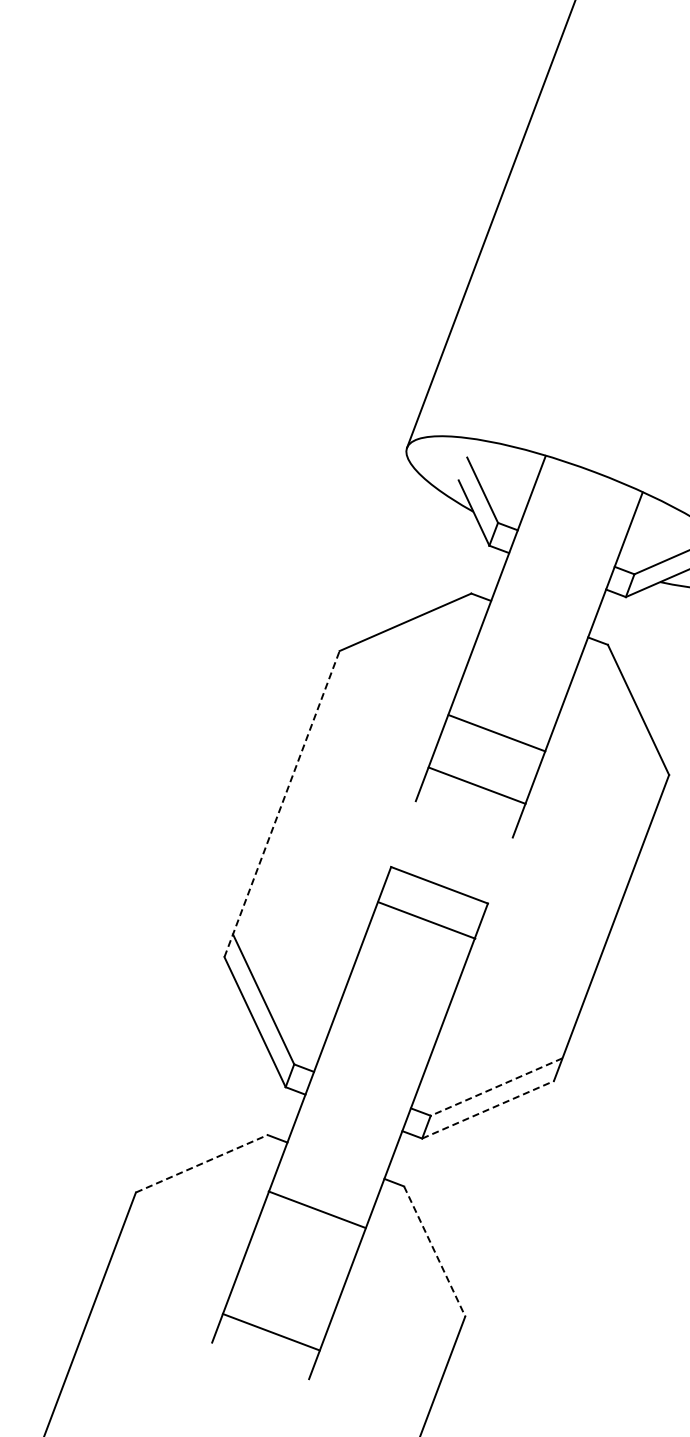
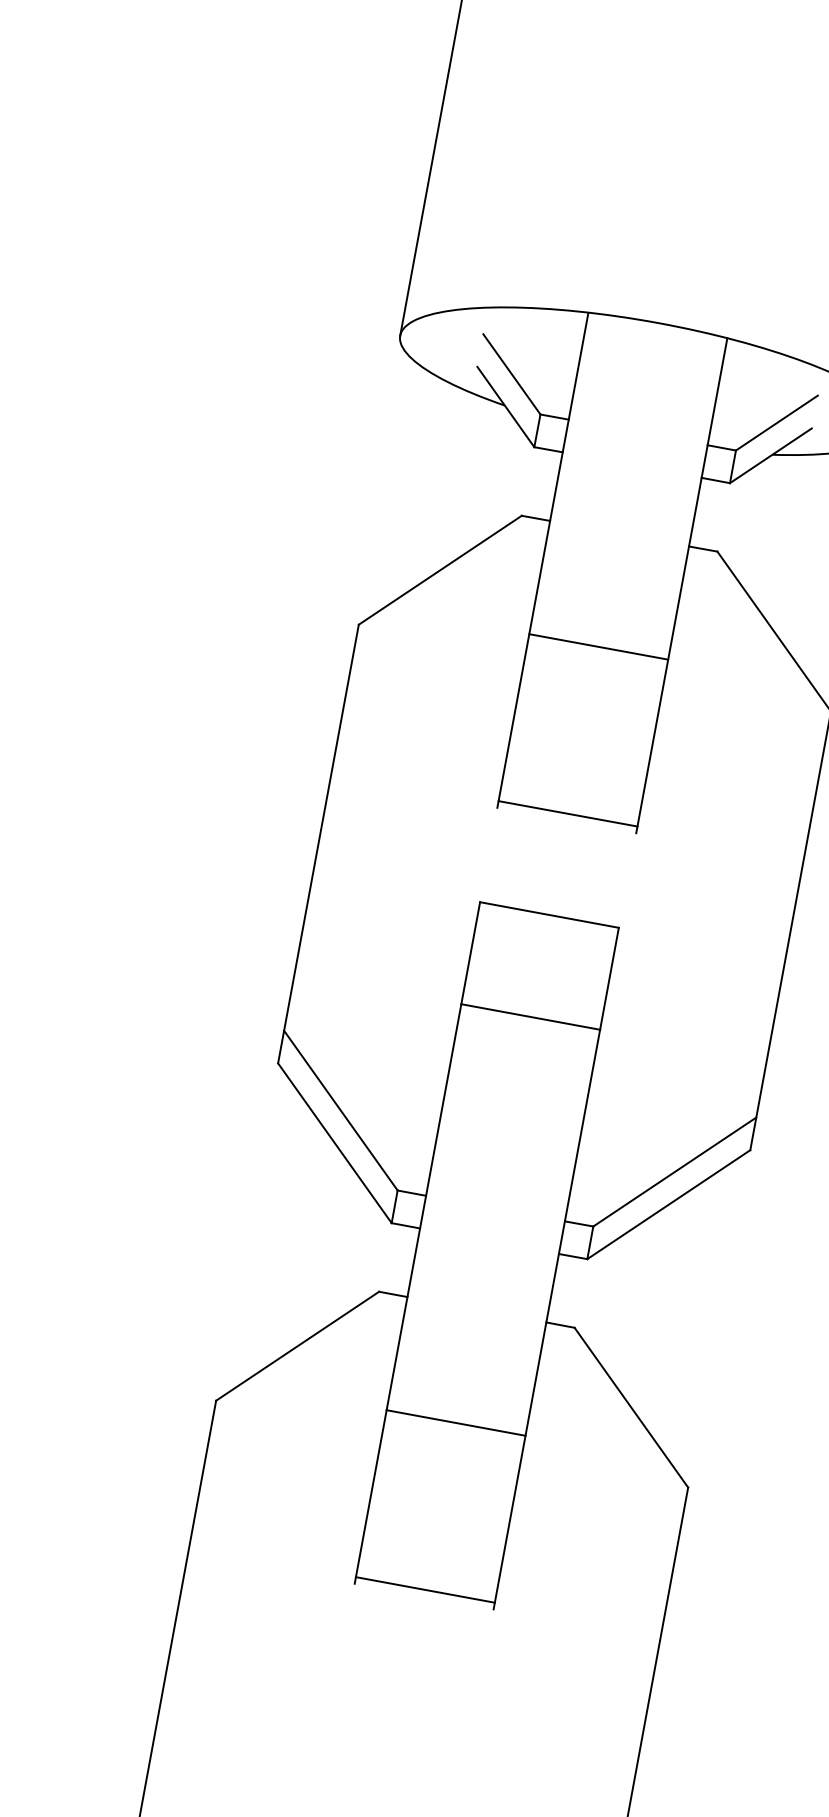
line: (496, 733) -> (598, 647), moved
line: (476, 785) -> (567, 813), moved
line: (282, 804) -> (319, 844), dashed -> solid
line: (426, 920) -> (530, 1017), moved
line: (496, 1087) -> (674, 1172), dashed -> solid
line: (488, 1109) -> (669, 1204), dashed -> solid
line: (201, 1163) -> (297, 1345), dashed -> solid
line: (316, 1209) -> (455, 1422), moved
line: (434, 1251) -> (631, 1407), dashed -> solid
line: (270, 1331) -> (424, 1589), moved

